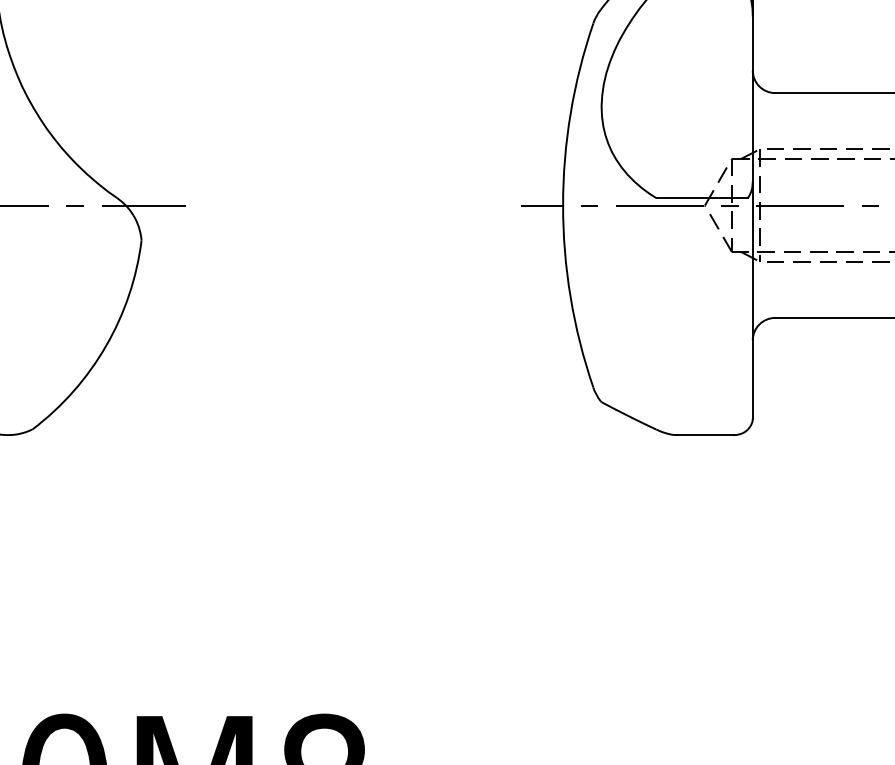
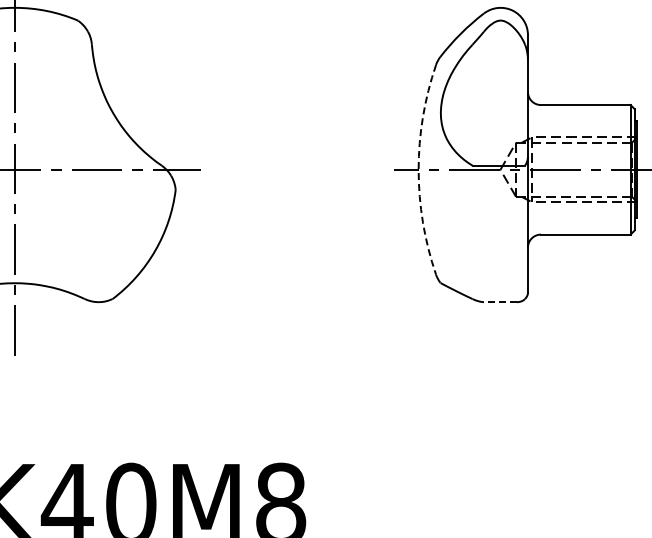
arc: (562, 204) -> (418, 169), solid -> dashed
line: (705, 435) -> (500, 302), solid -> dashed

